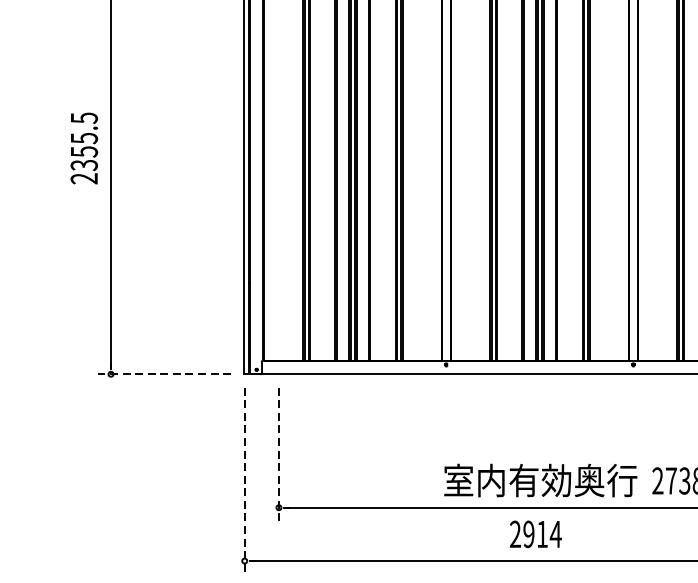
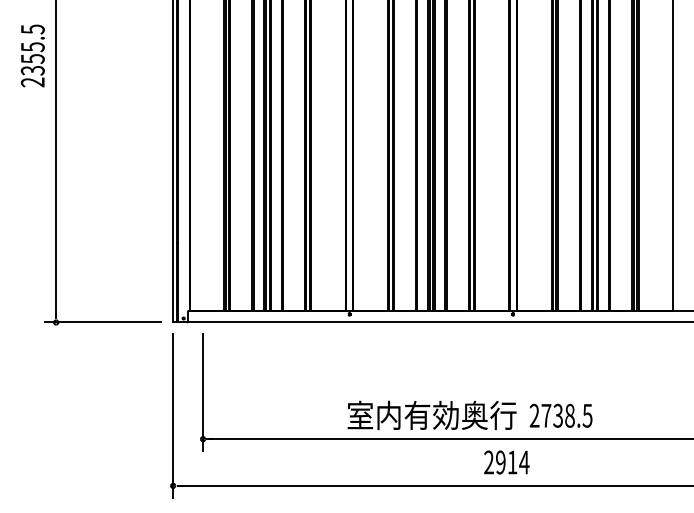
text: (83, 147) -> (32, 55), moved
line: (163, 374) -> (102, 322), dashed -> solid
line: (279, 455) -> (203, 393), dashed -> solid
line: (245, 480) -> (173, 415), dashed -> solid
text: (535, 534) -> (506, 462), moved

